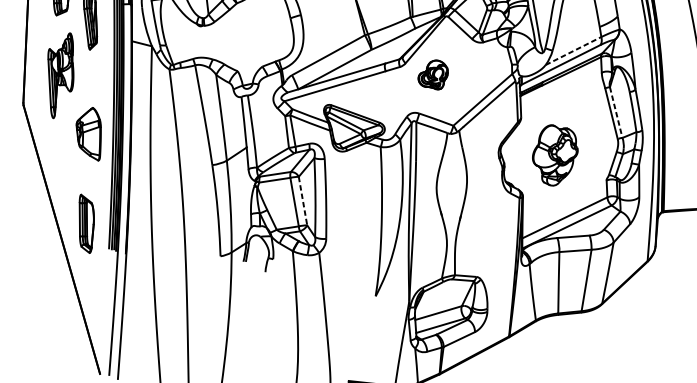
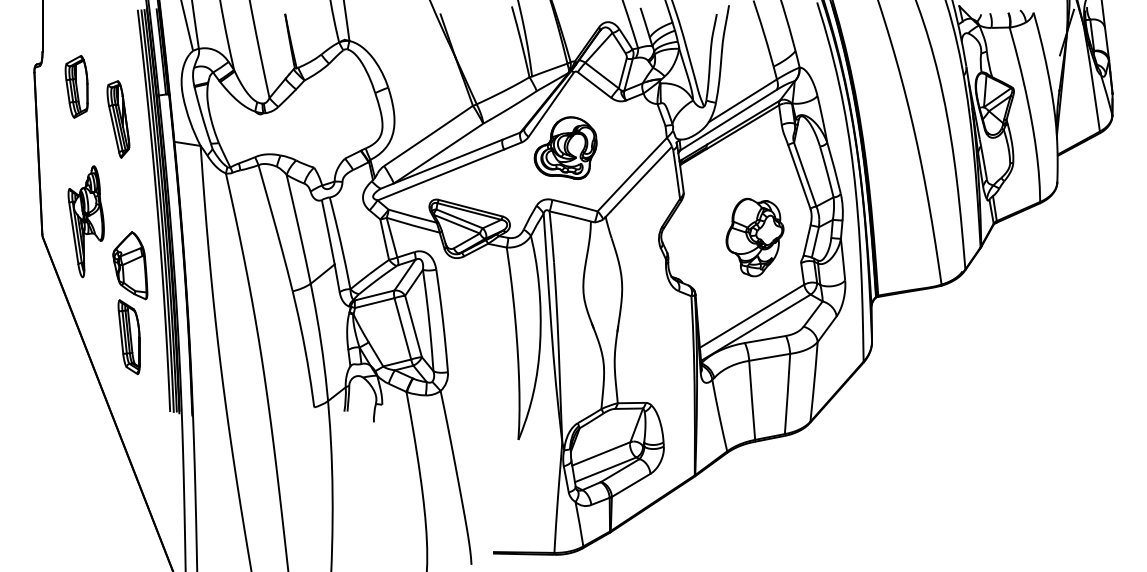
line: (574, 50) -> (743, 100), dashed -> solid
part: (433, 74) -> (565, 147), size x1.67
part: (59, 75) -> (85, 221), moved
line: (616, 112) -> (805, 174), dashed -> solid
part: (554, 155) -> (754, 237), moved
line: (302, 201) -> (413, 326), dashed -> solid
part: (85, 224) -> (128, 337), moved

